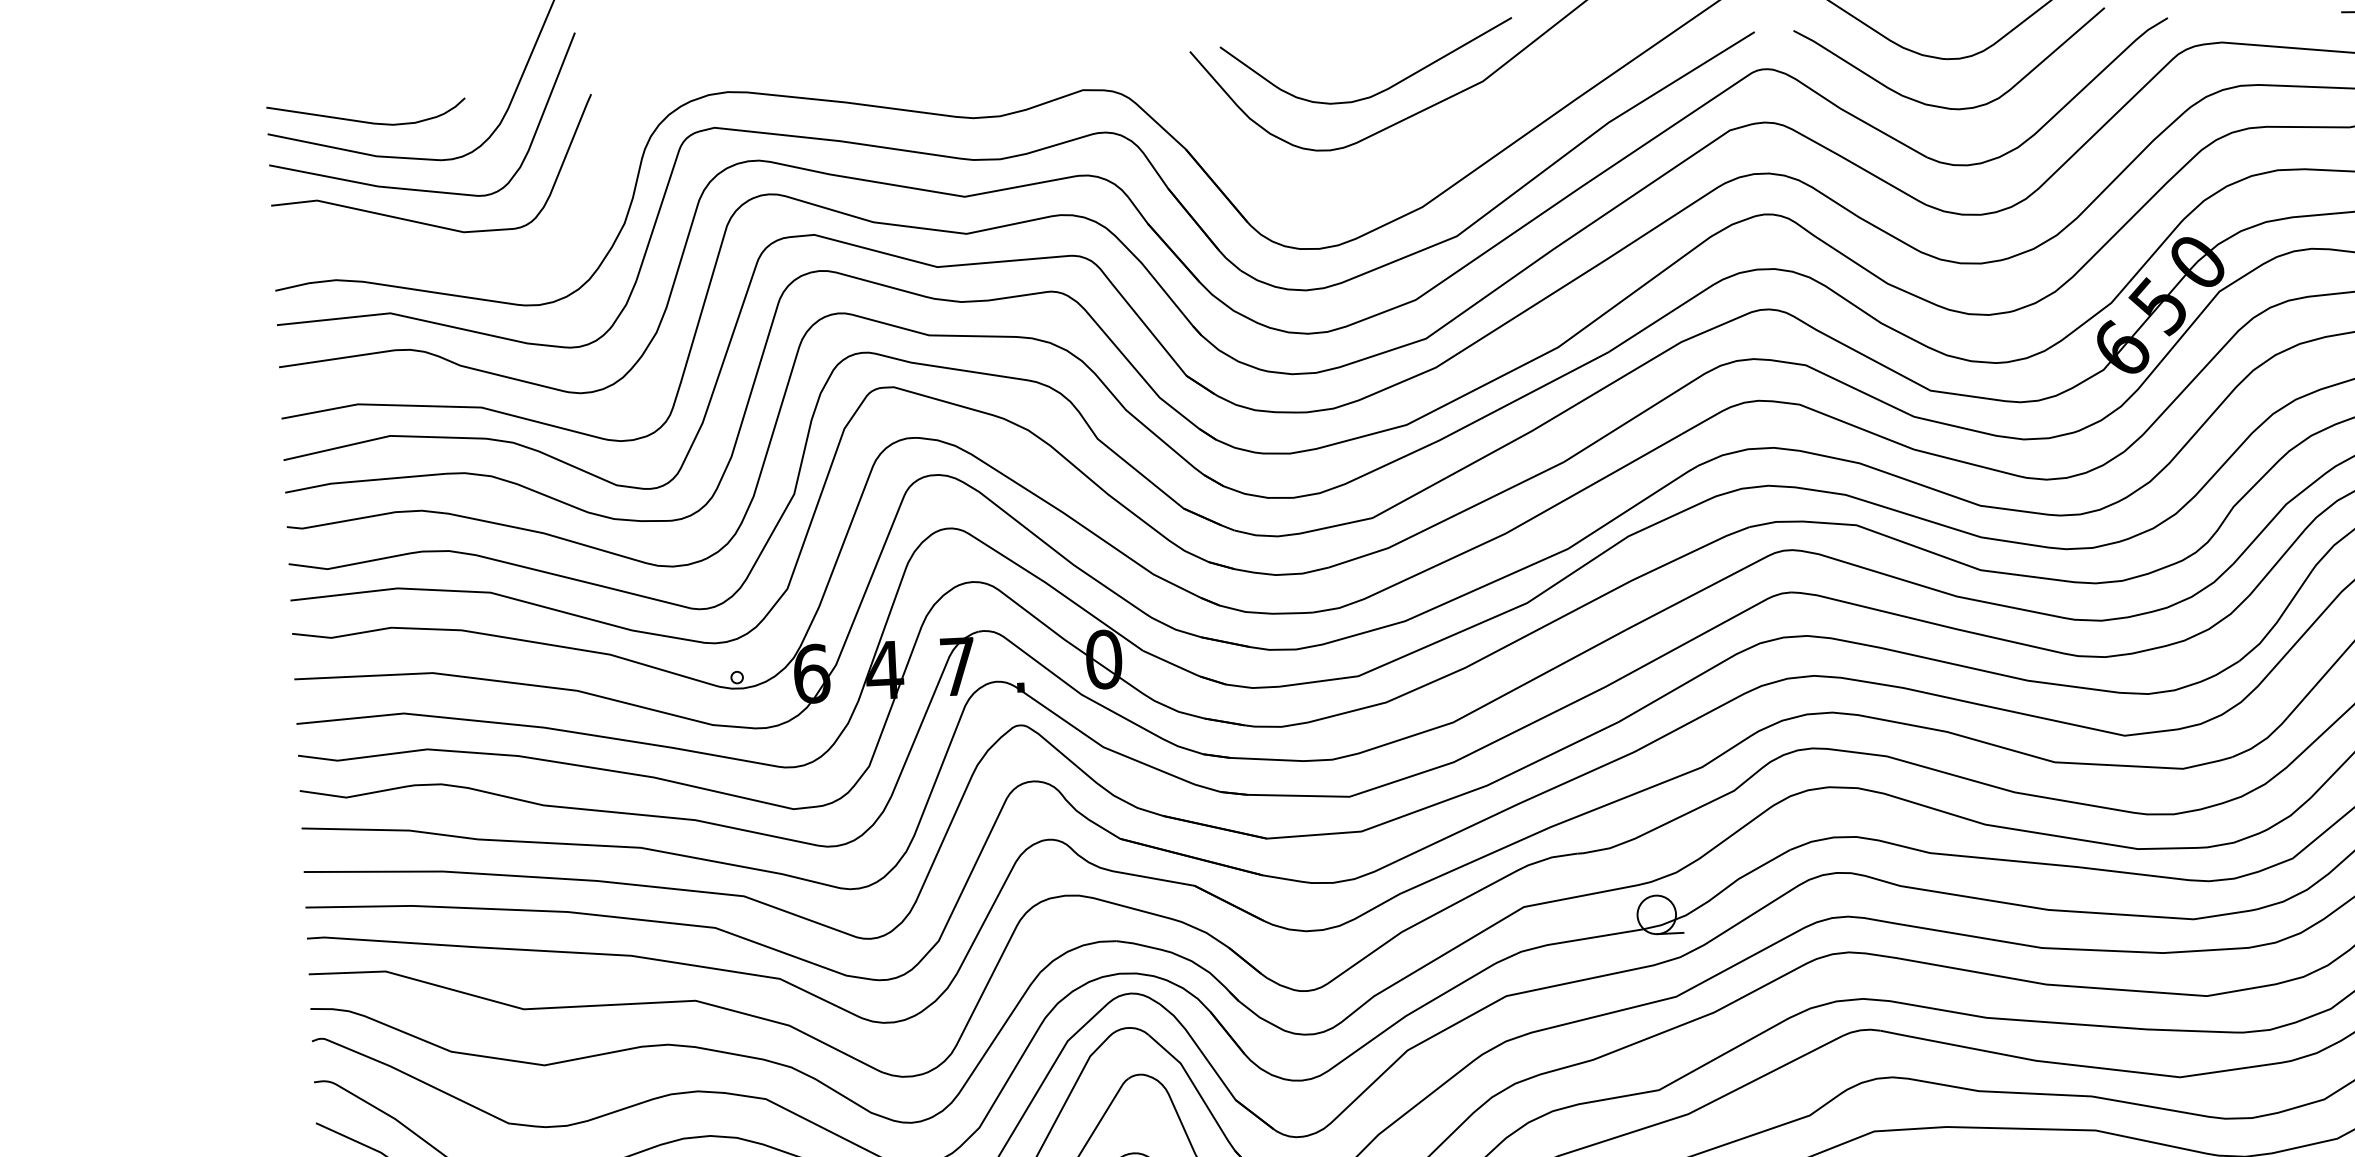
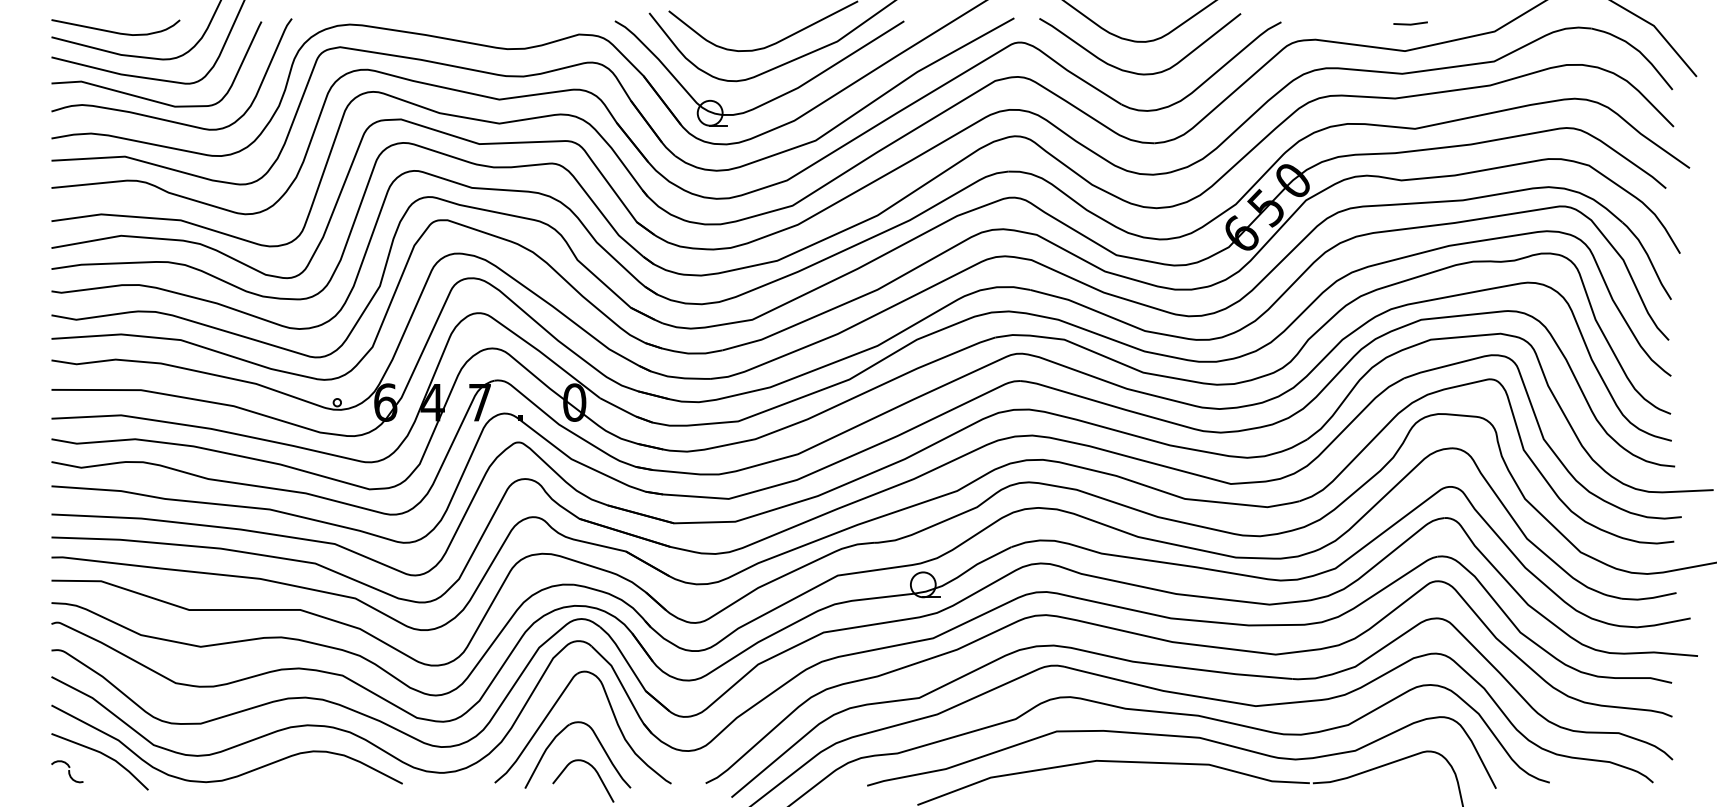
part: (1385, 176) -> (771, 99), added
curve: (446, 251) -> (163, 118), added

